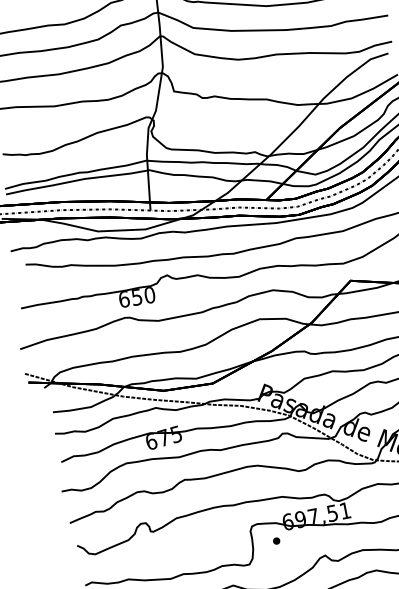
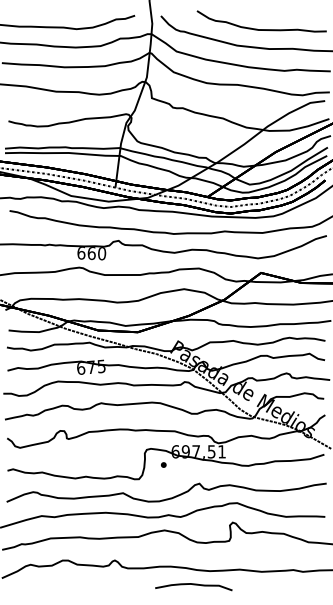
text: (136, 297) -> (91, 253), 650 -> 660

